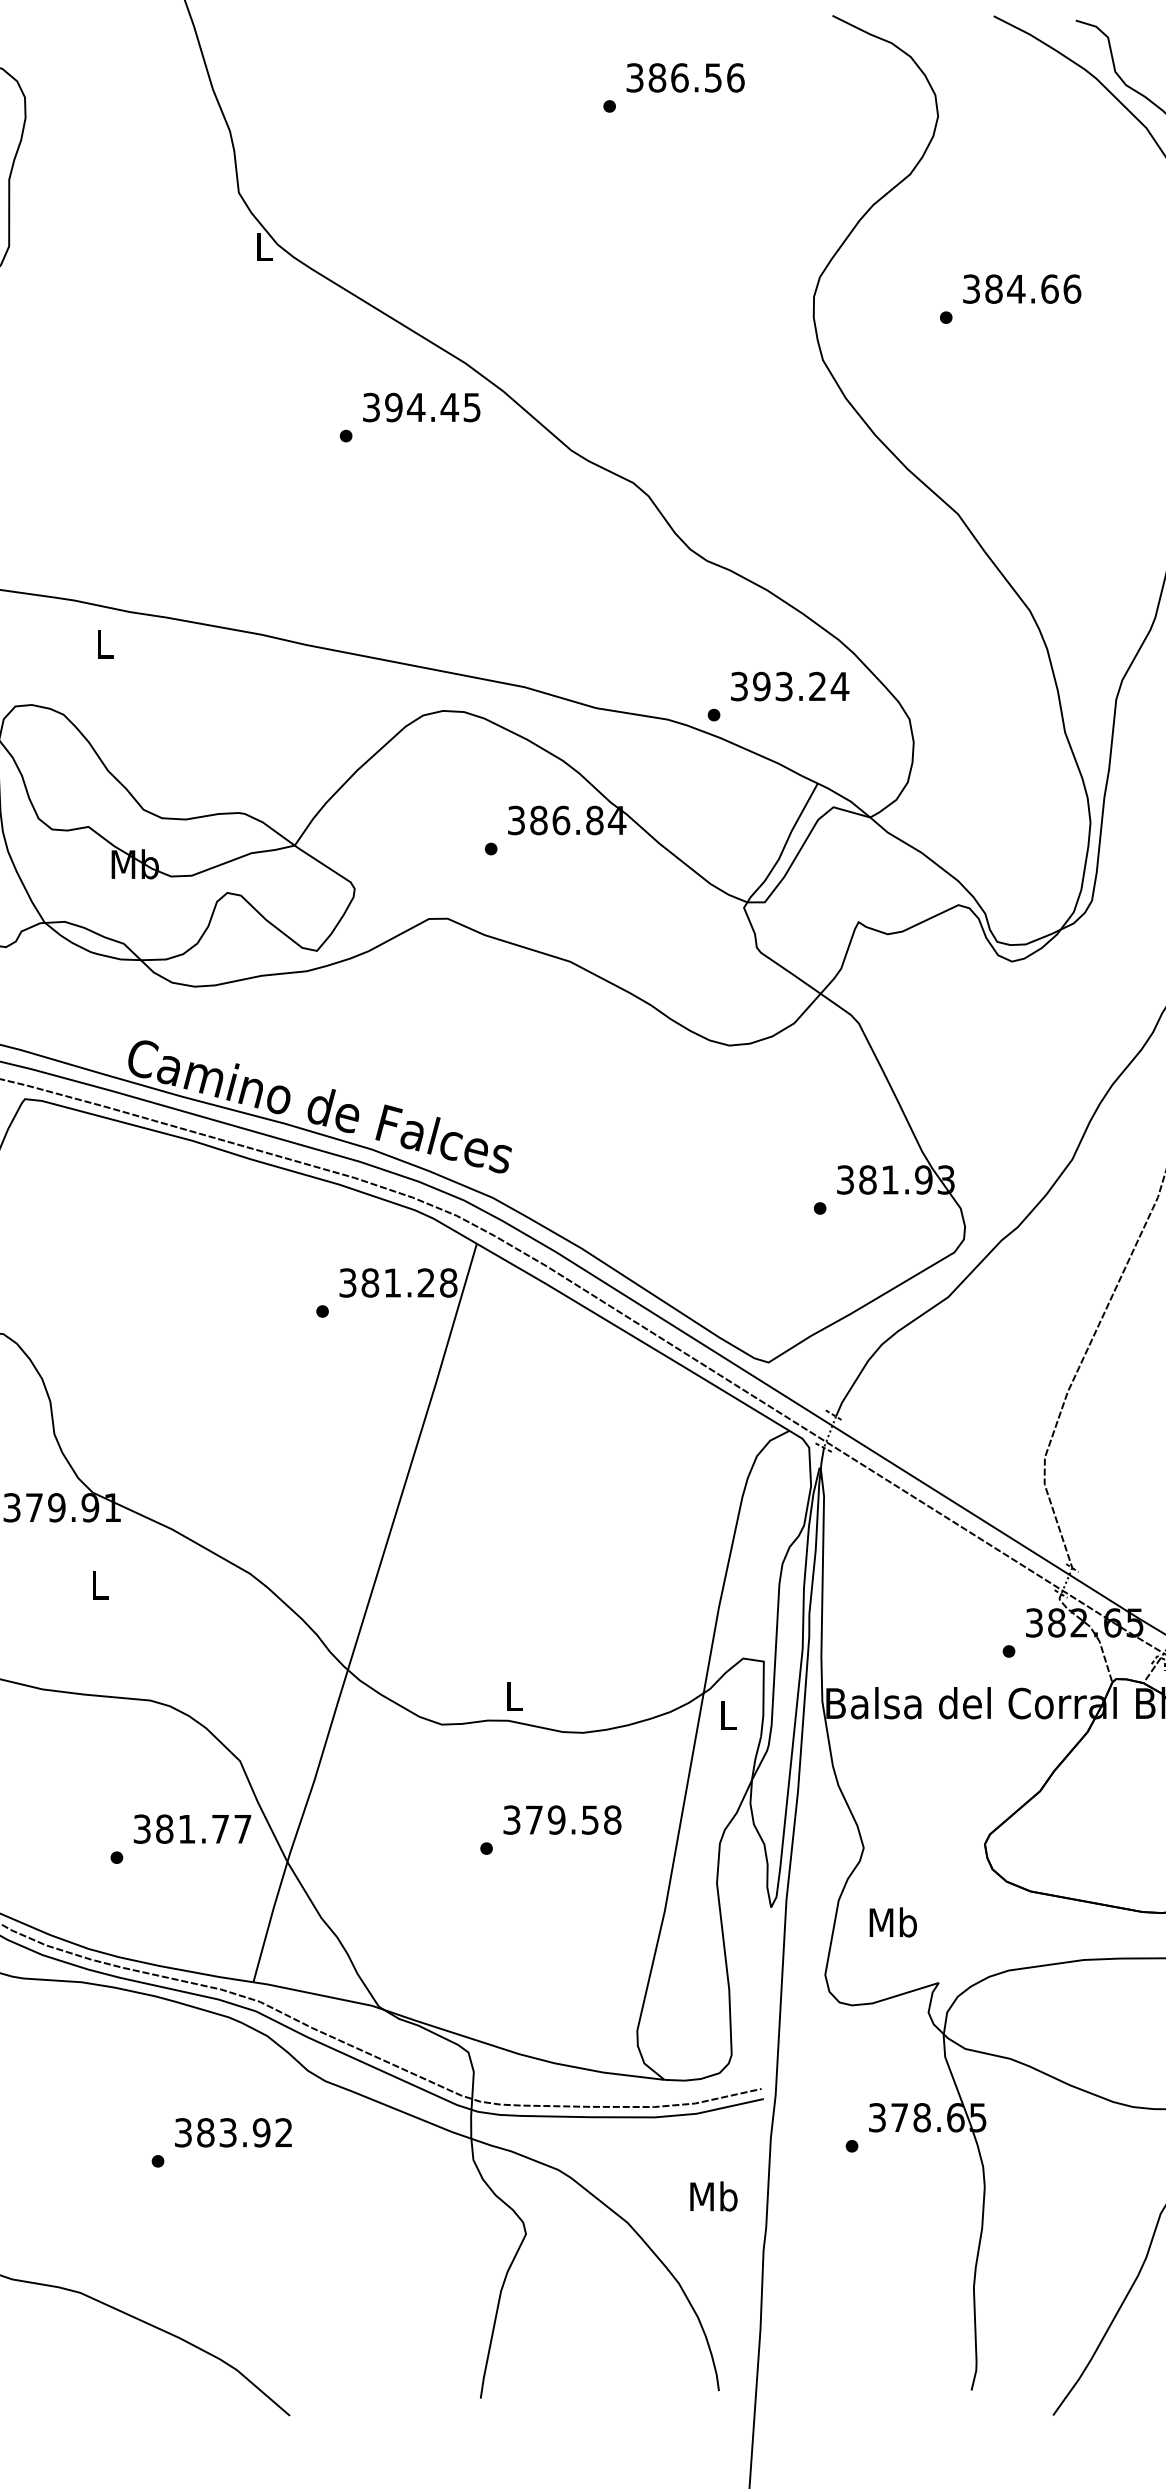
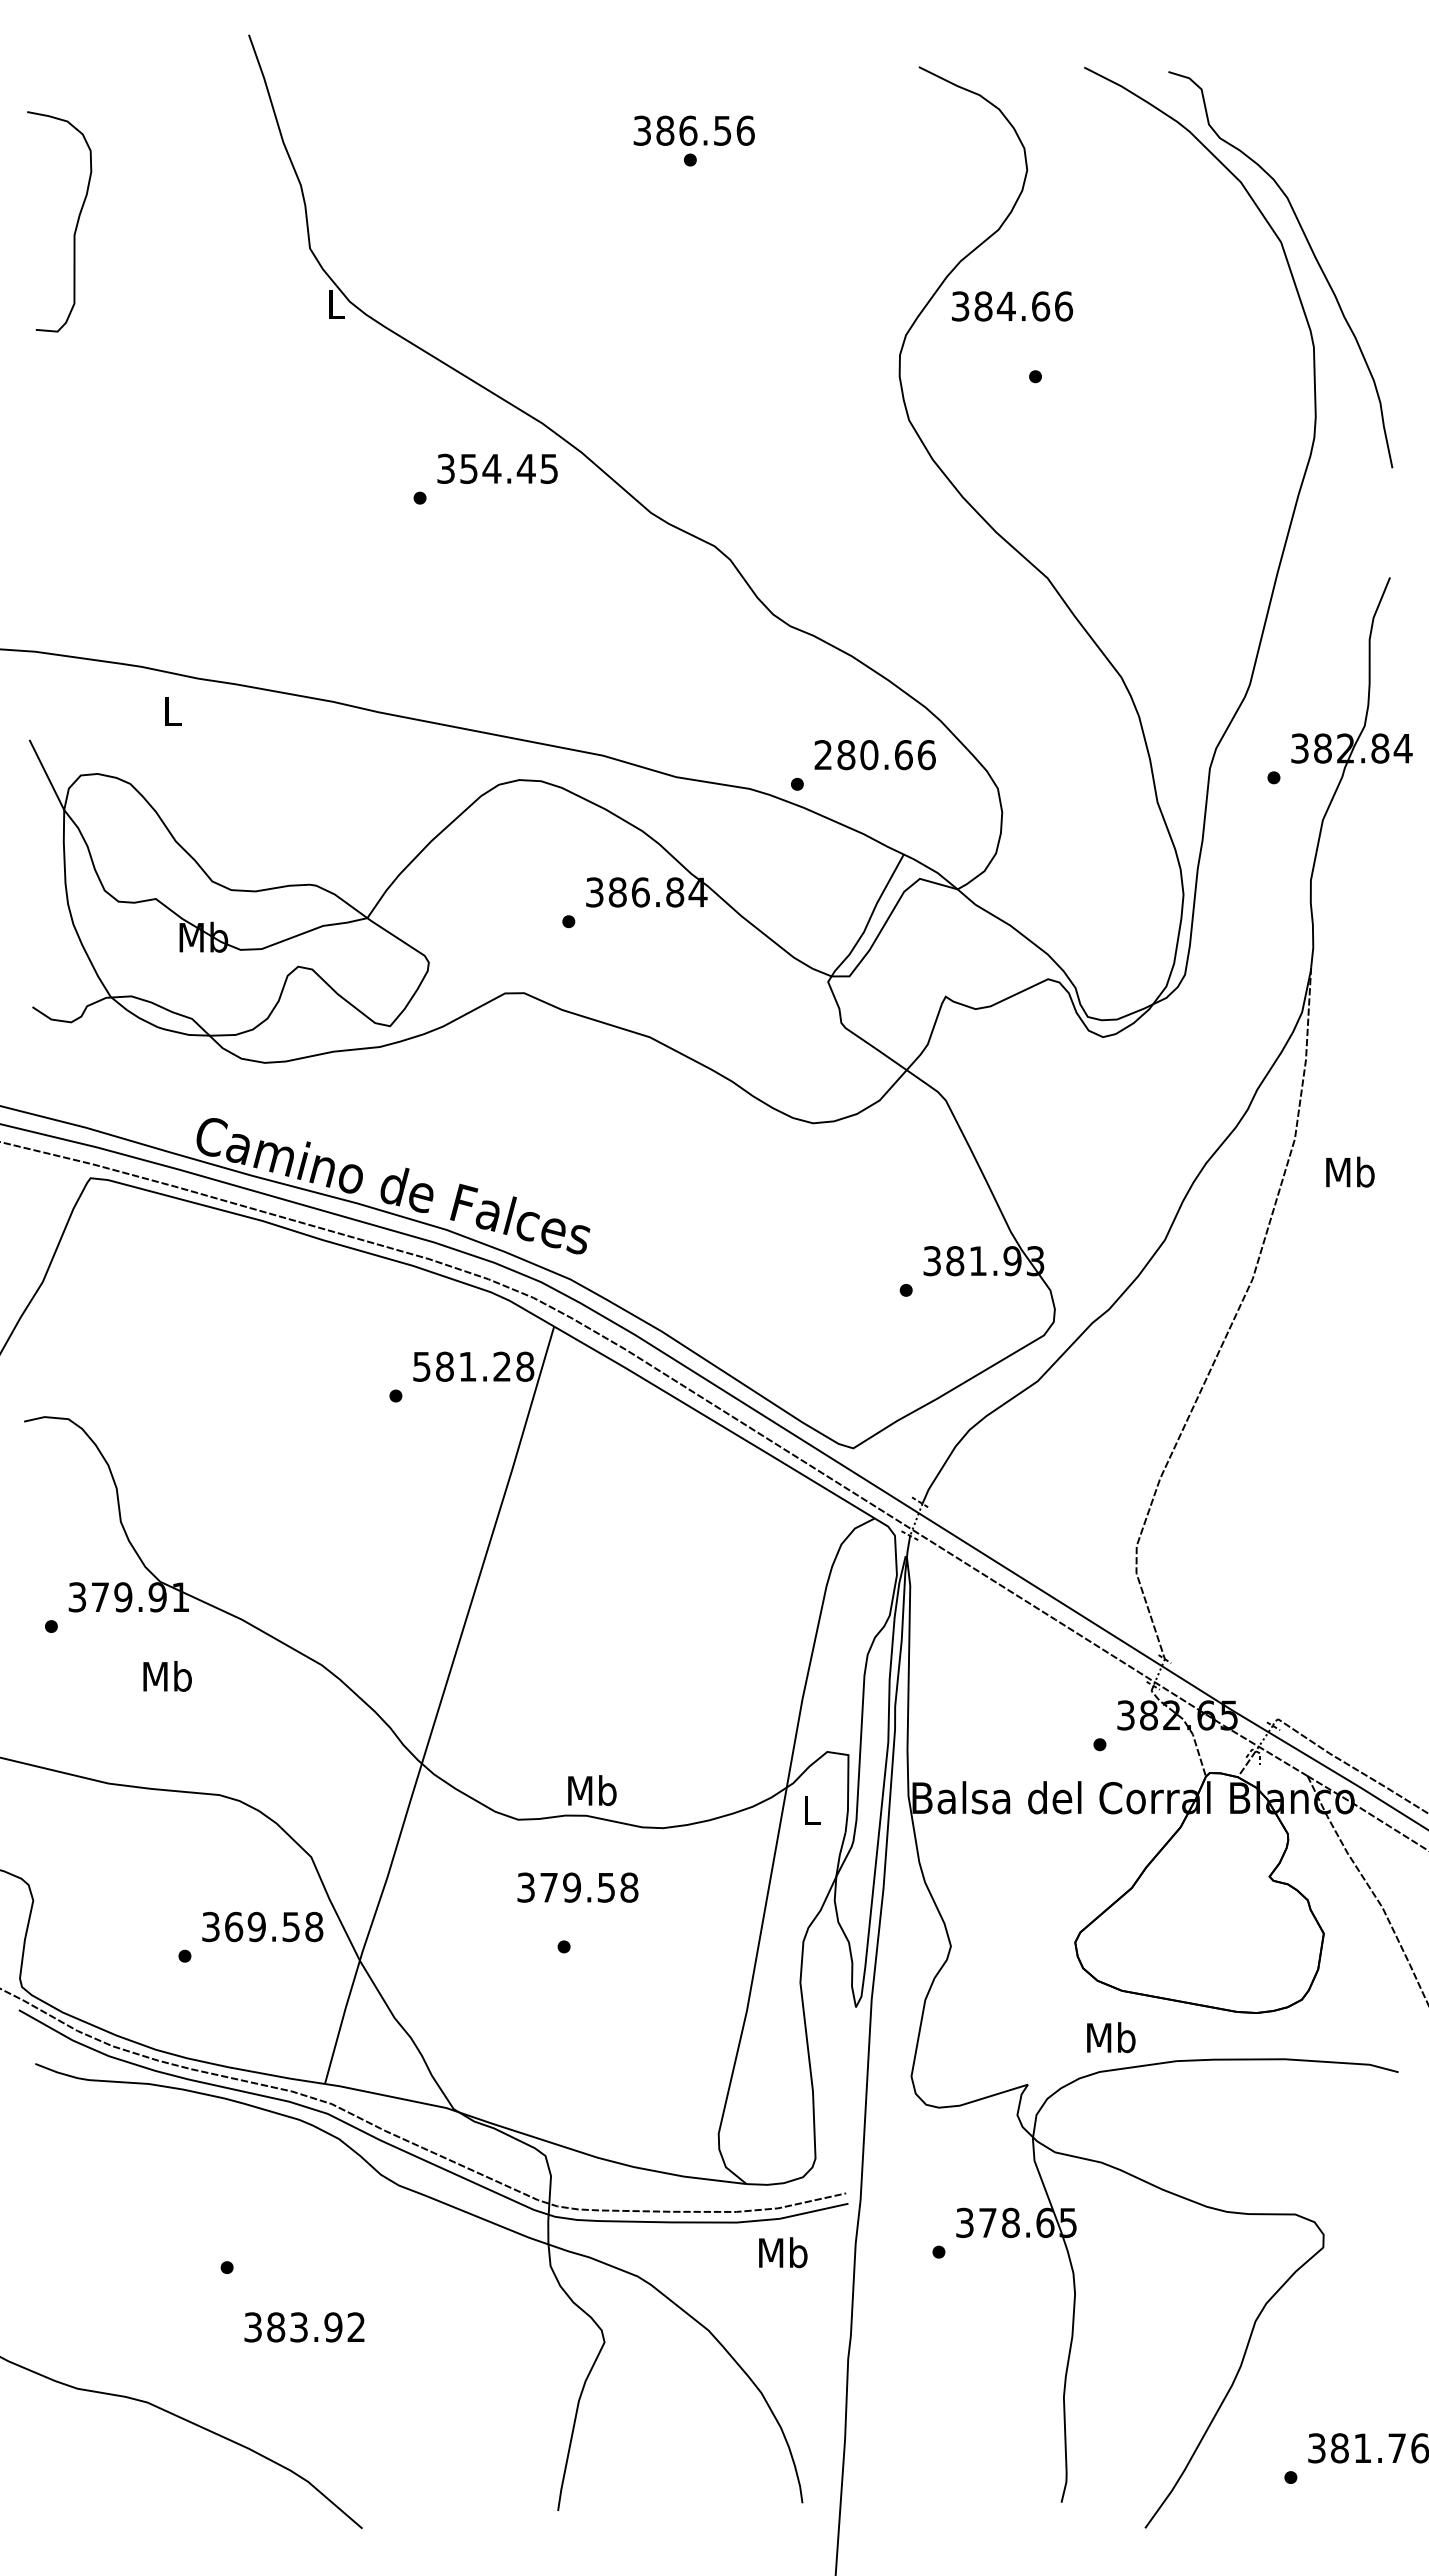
text: (684, 77) -> (693, 130), moved
text: (1022, 289) -> (1012, 306), moved
text: (393, 407) -> (468, 468), 394.45 -> 354.45
text: (790, 686) -> (875, 755), 393.24 -> 280.66
text: (348, 1282) -> (422, 1366), 381.28 -> 581.28
text: (99, 1584) -> (167, 1676), L -> Mb
text: (514, 1696) -> (592, 1790), L -> Mb
text: (562, 1819) -> (577, 1887), moved
text: (204, 1828) -> (274, 1926), 381.77 -> 369.58
text: (893, 1922) -> (1111, 2037), moved
text: (233, 2132) -> (304, 2327), moved
text: (714, 2196) -> (783, 2252), moved

